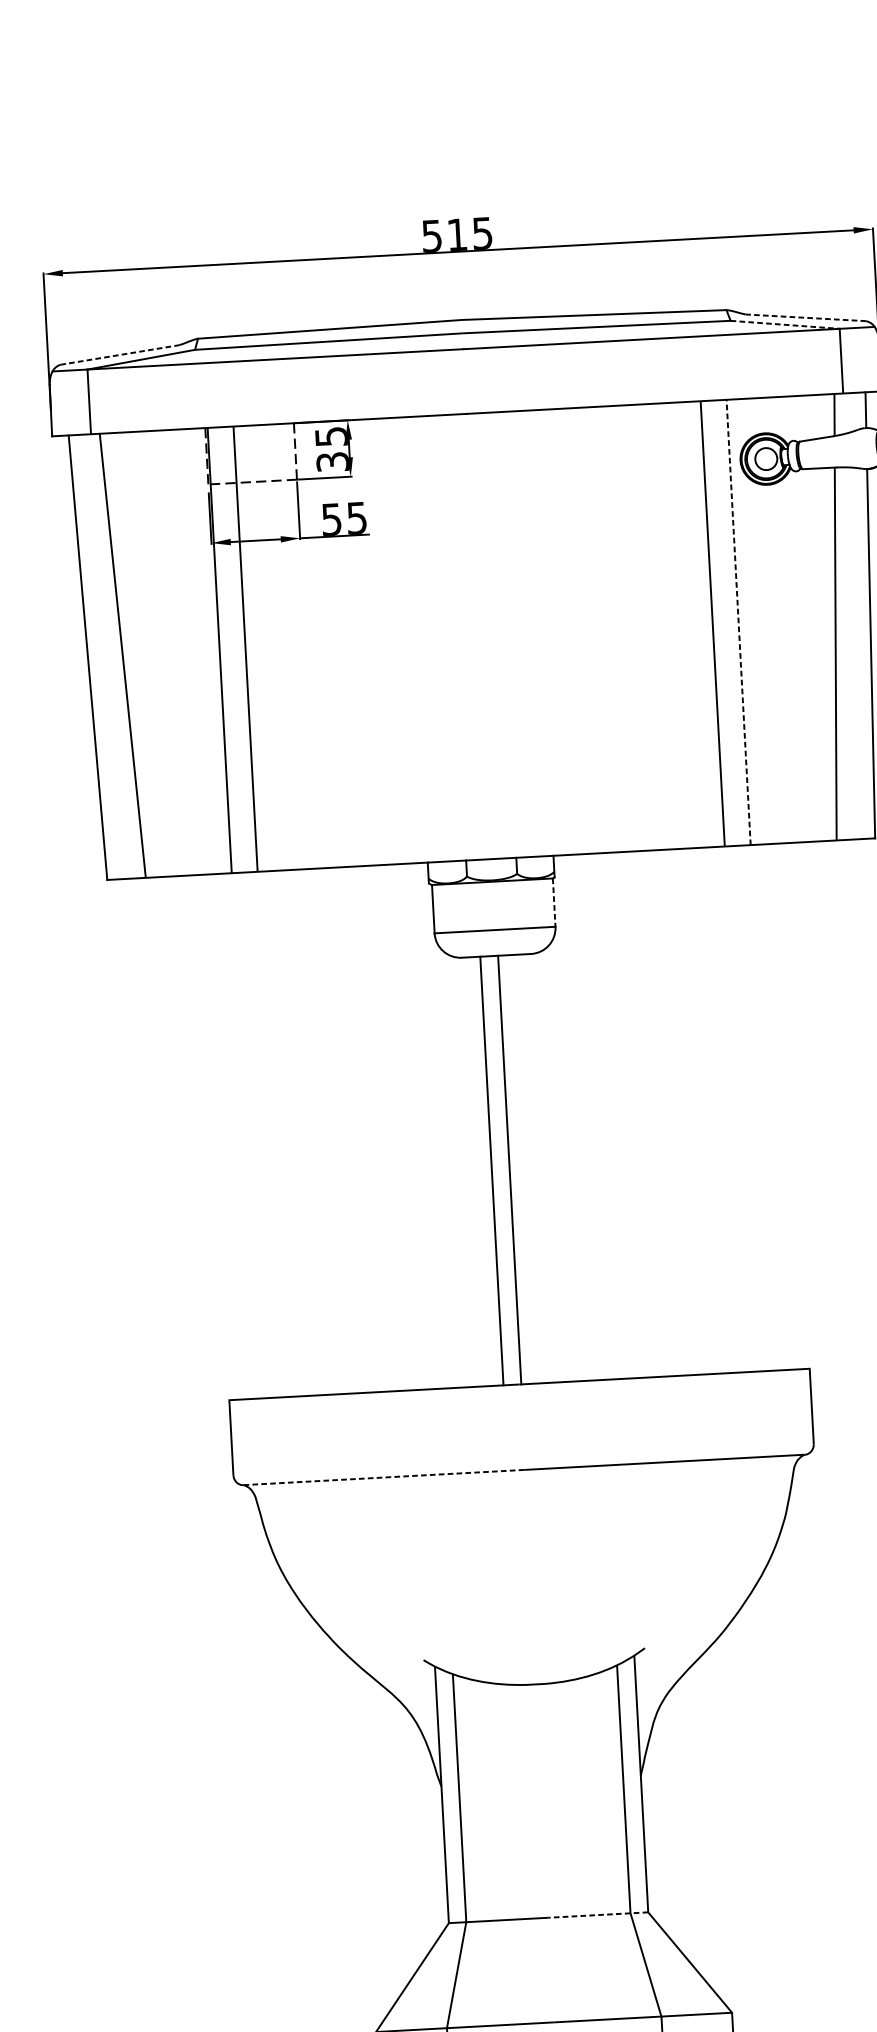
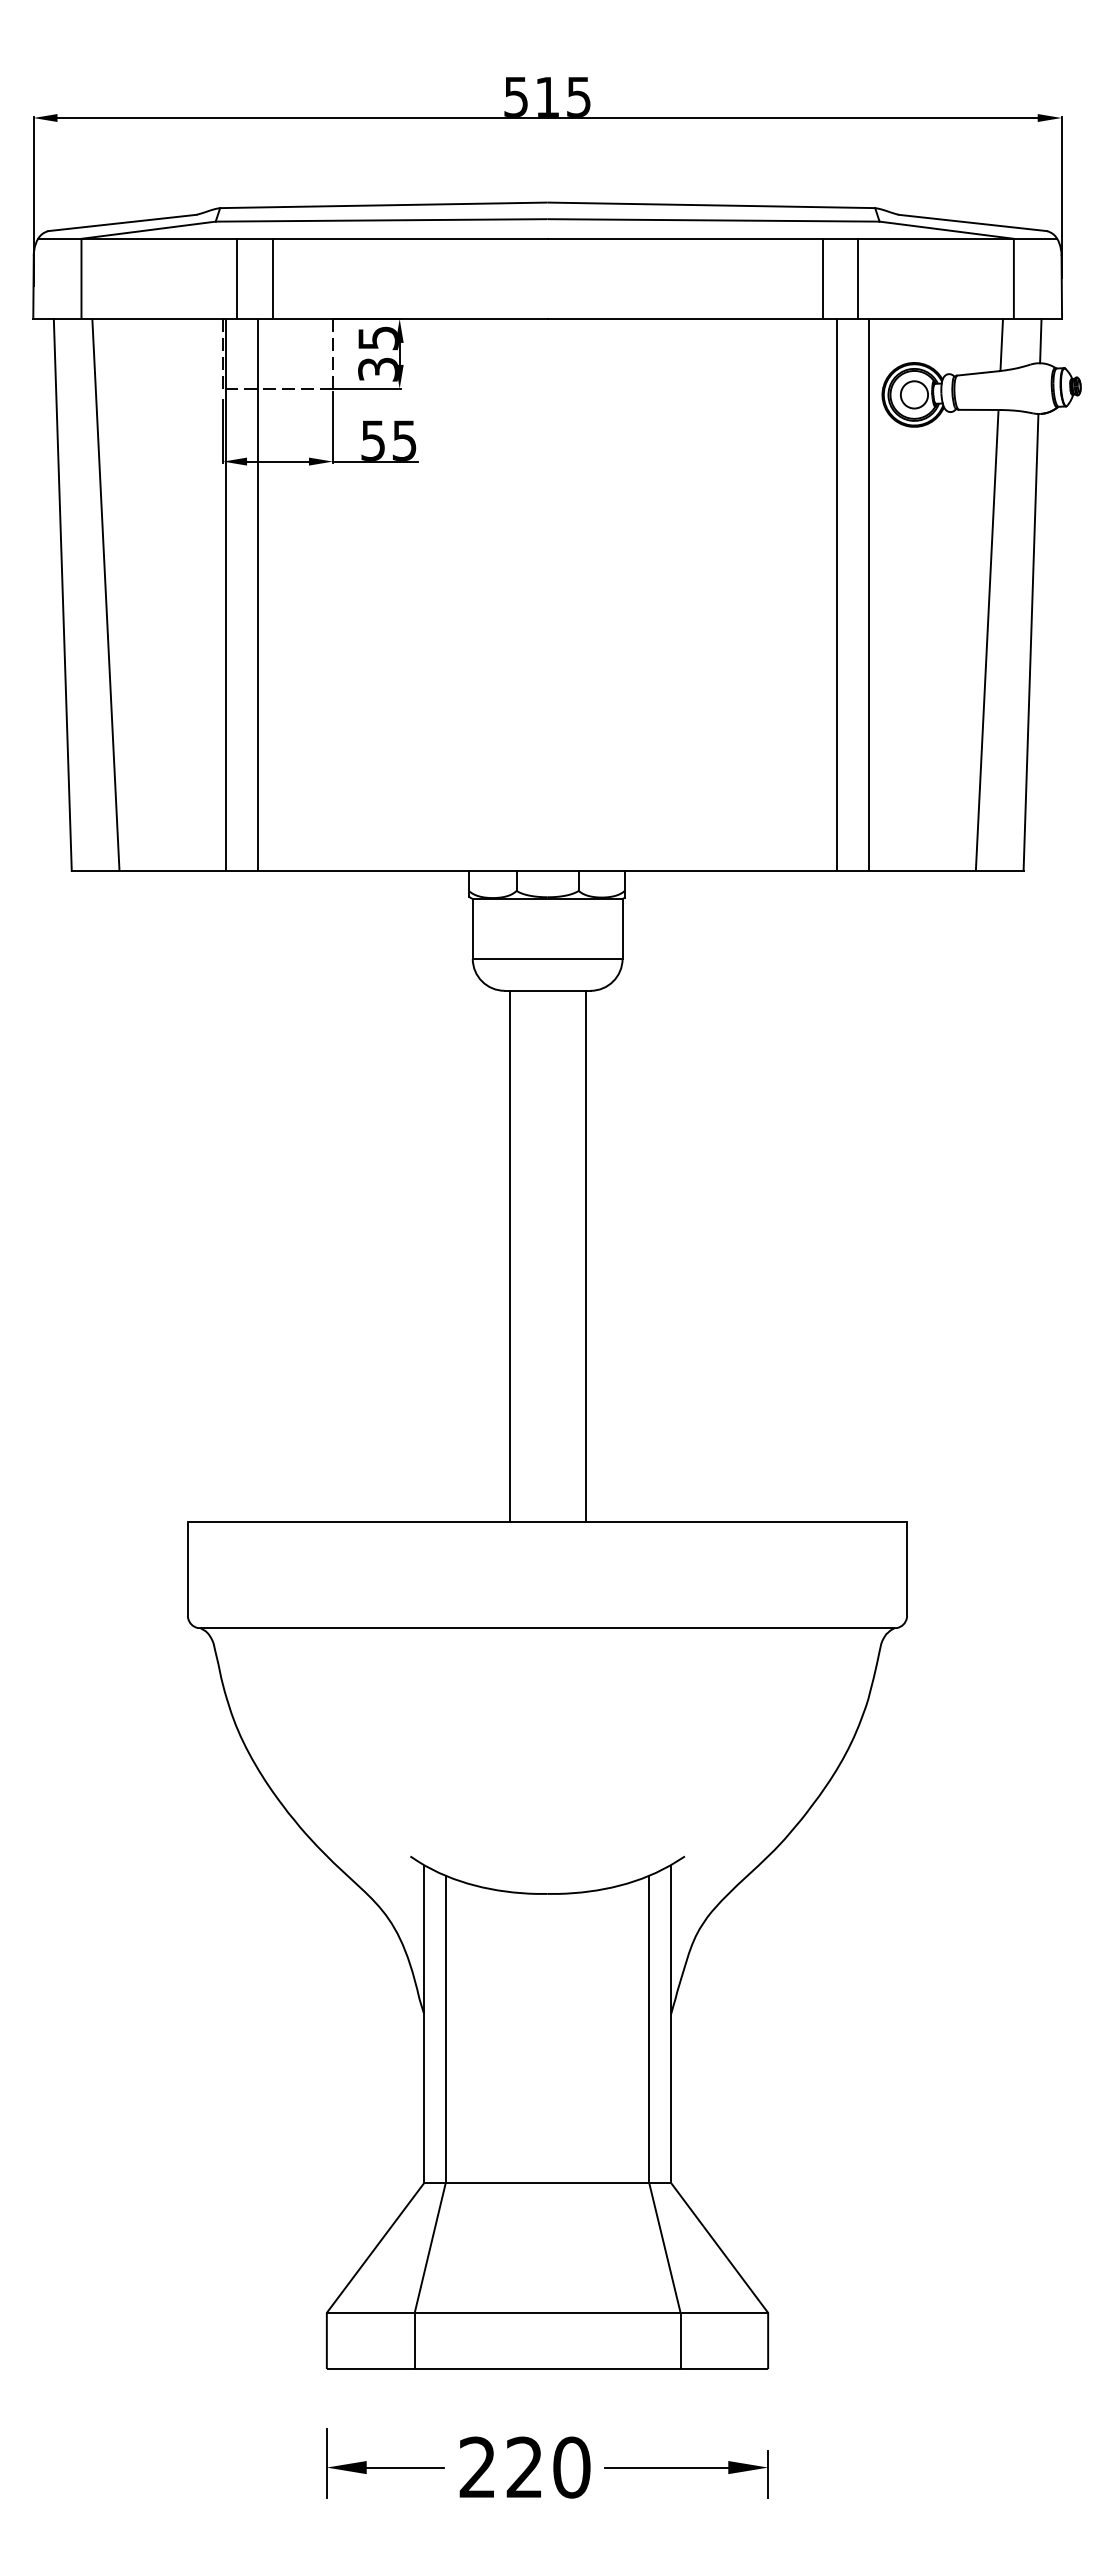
line: (805, 317) -> (972, 222), dashed -> solid
line: (784, 325) -> (946, 230), dashed -> solid
line: (119, 354) -> (122, 222), dashed -> solid
line: (716, 367) -> (858, 278), added
line: (687, 369) -> (822, 278), added
line: (243, 393) -> (272, 278), added
line: (215, 394) -> (237, 278), added
line: (738, 622) -> (869, 594), dashed -> solid
line: (554, 902) -> (622, 928), dashed -> solid
line: (509, 1170) -> (509, 1256), moved
line: (491, 1171) -> (585, 1256), moved
line: (384, 1477) -> (374, 1628), dashed -> solid
line: (598, 1915) -> (609, 2183), dashed -> solid

